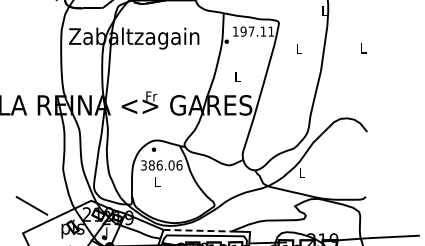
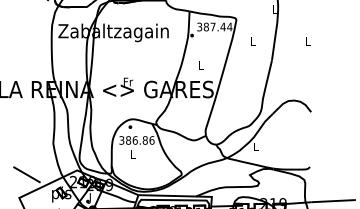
text: (253, 31) -> (214, 26), 197.11 -> 387.44
text: (171, 165) -> (145, 140), 386.06 -> 386.86
line: (197, 230) -> (167, 195), dashed -> solid

